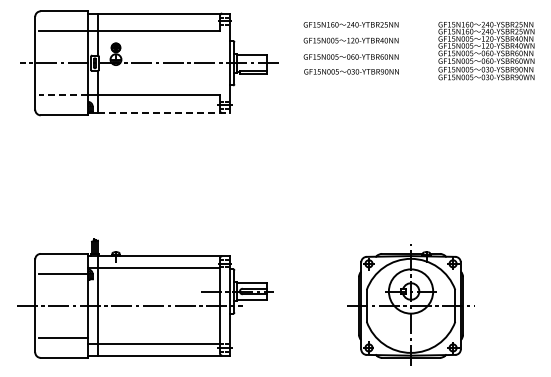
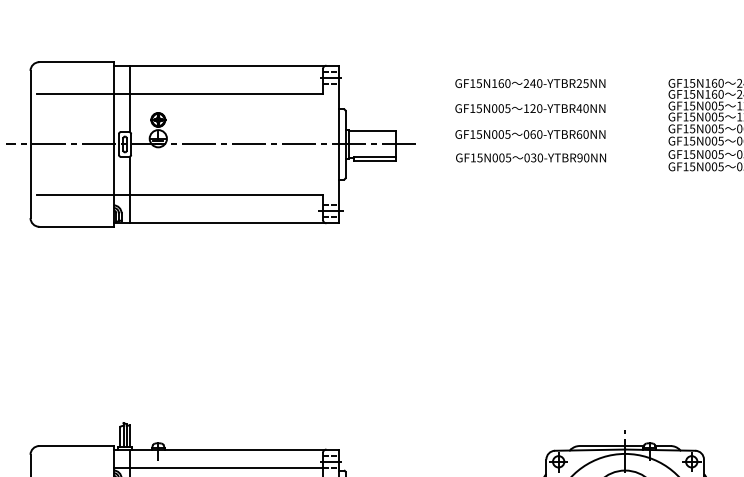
line: (62, 95) -> (73, 195), dashed -> solid
line: (164, 113) -> (235, 223), dashed -> solid

